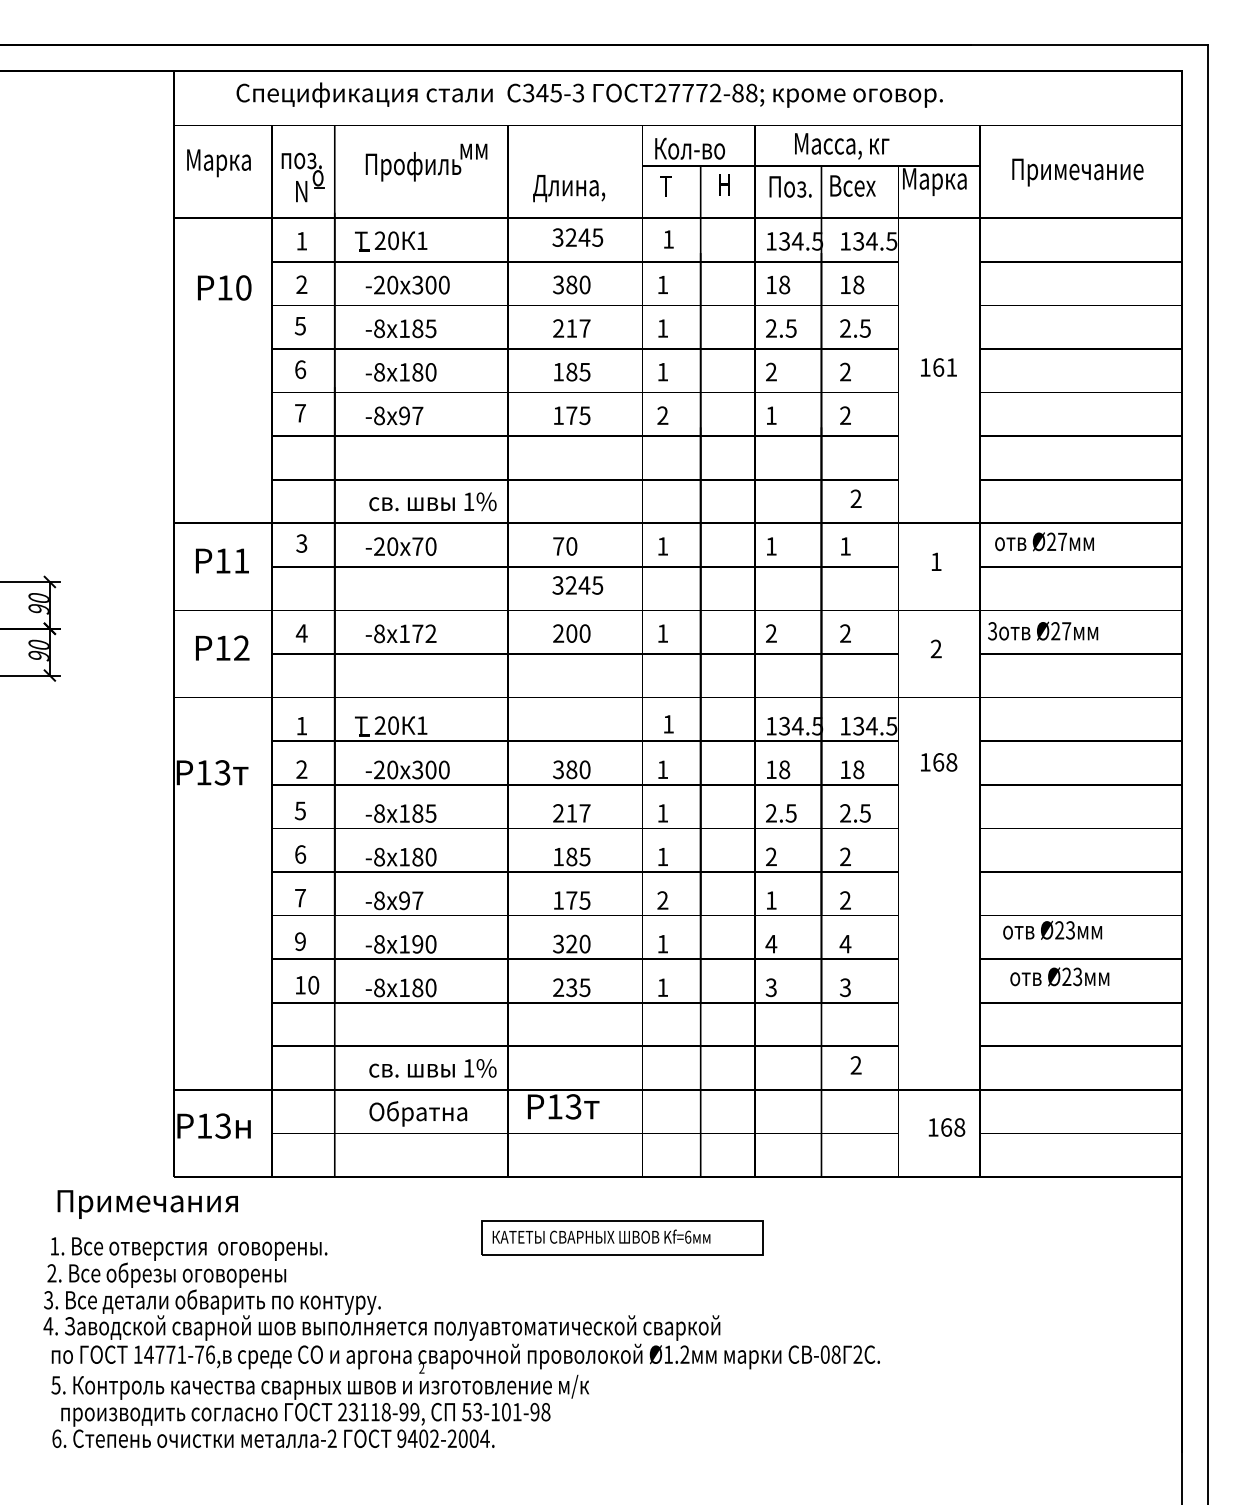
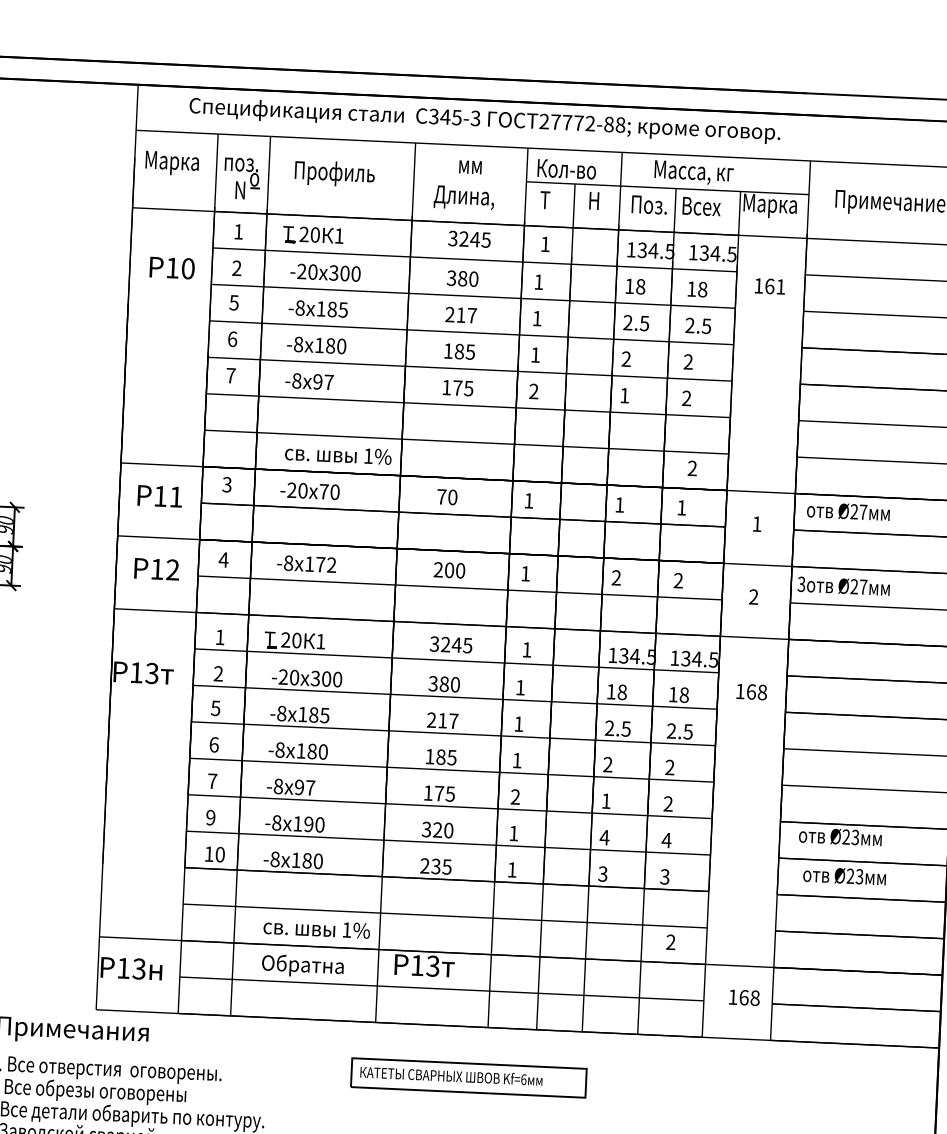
text: (473, 151) -> (470, 167), moved
text: (938, 367) -> (769, 286), moved
text: (577, 585) -> (450, 644), moved

